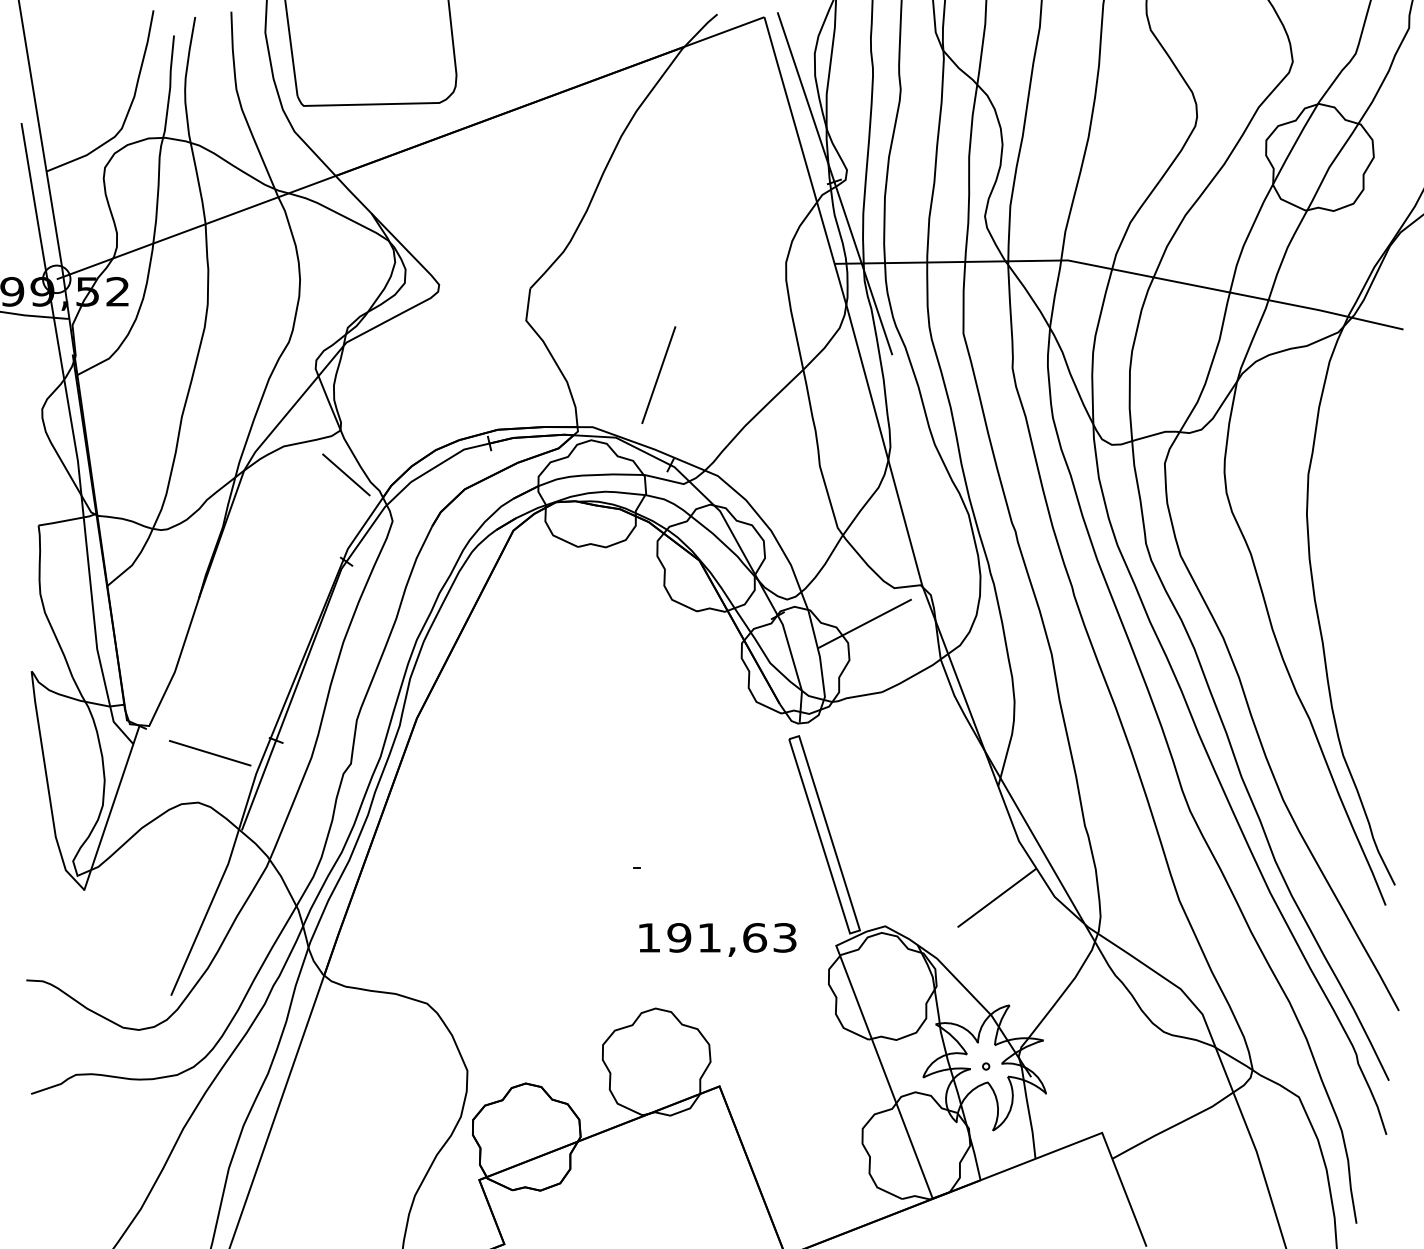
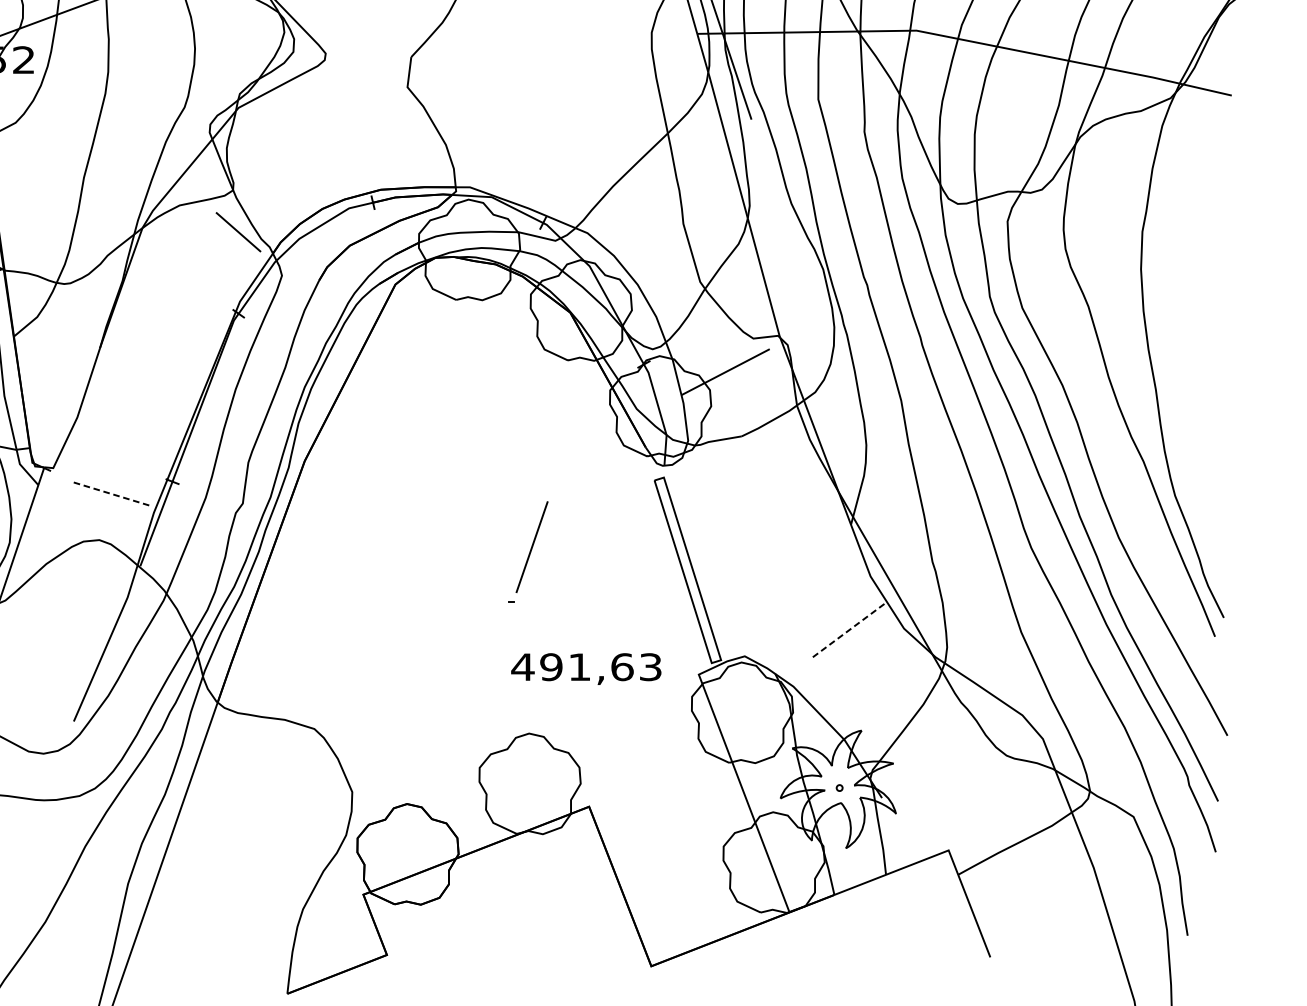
line: (658, 374) -> (531, 546), moved
line: (209, 753) -> (109, 493), solid -> dashed
line: (997, 897) -> (850, 629), solid -> dashed
text: (648, 937) -> (522, 666), 191,63 -> 491,63

